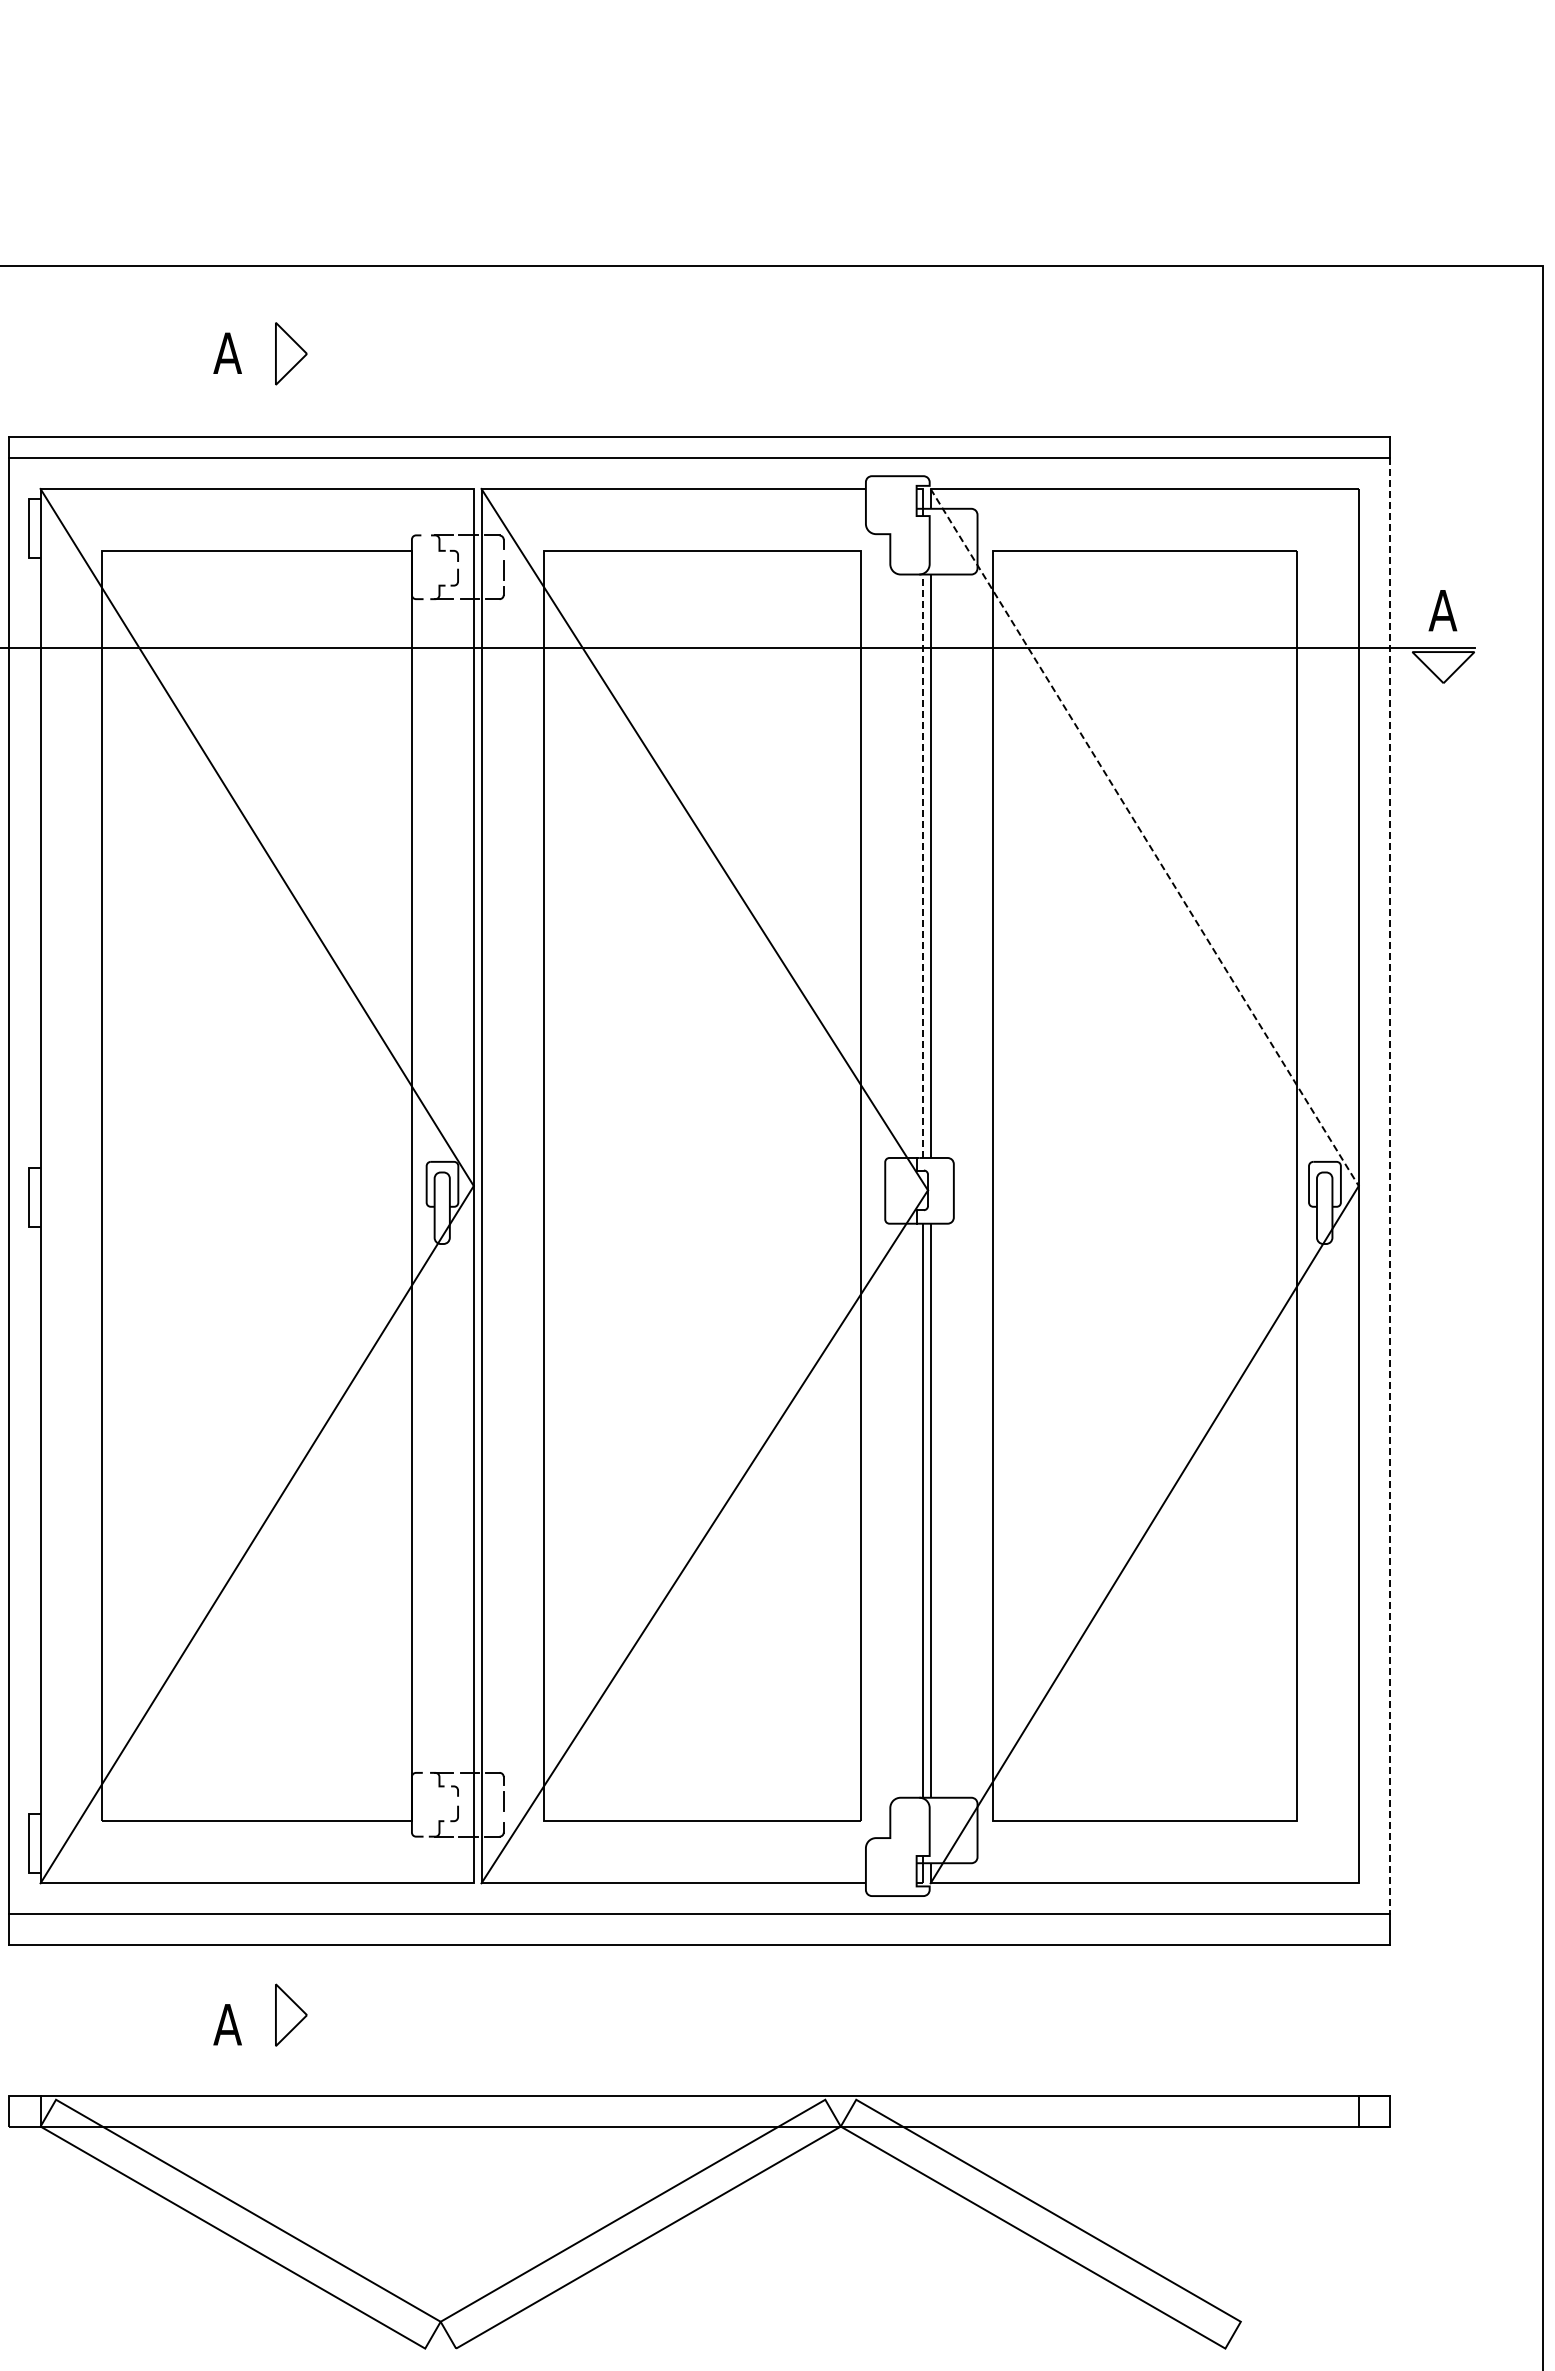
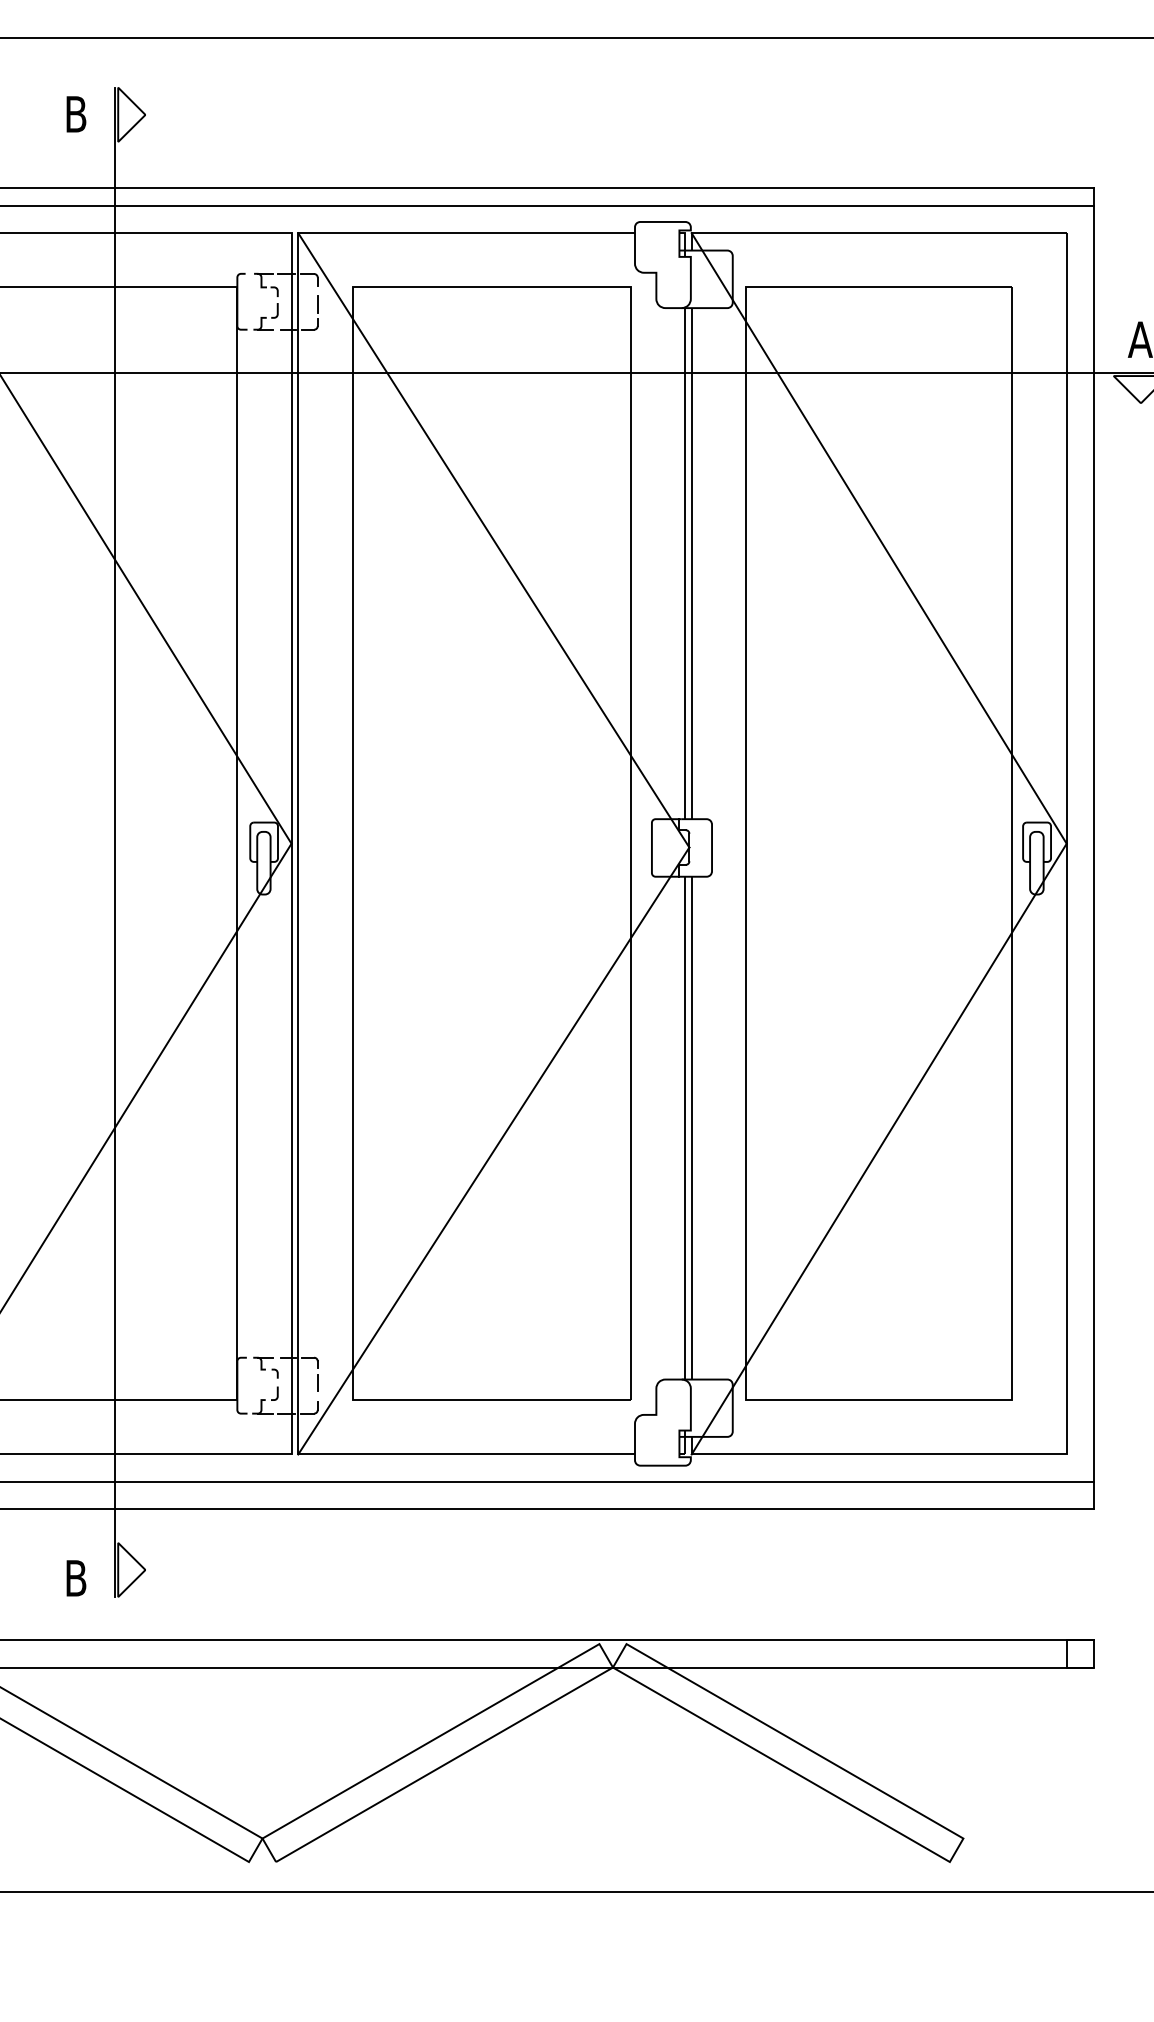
text: (227, 352) -> (75, 113), A -> B
line: (1144, 837) -> (879, 538), dashed -> solid
line: (922, 865) -> (684, 562), dashed -> solid
line: (272, 1183) -> (115, 841), added
line: (1389, 1186) -> (1093, 844), dashed -> solid
text: (227, 2024) -> (75, 1578), A -> B

